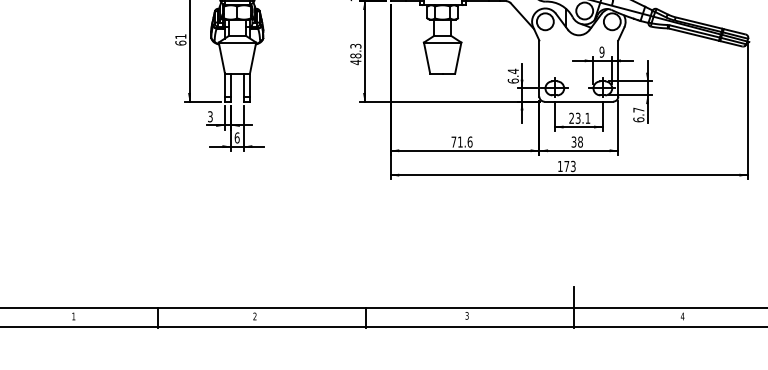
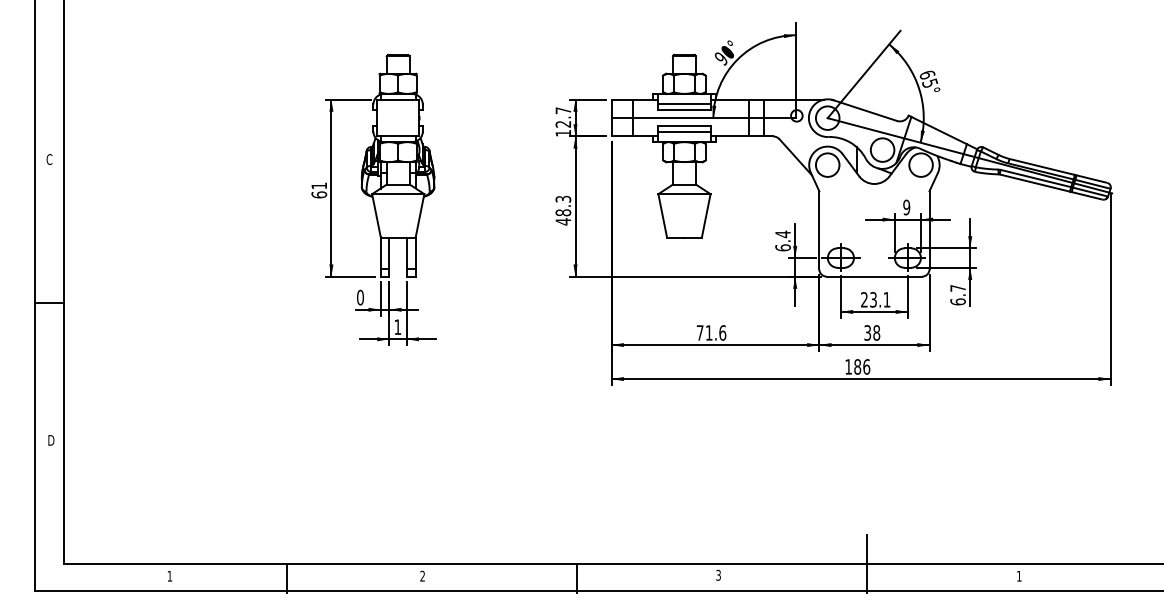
text: (210, 116) -> (360, 297), 3 -> 0
text: (236, 138) -> (397, 327), 6 -> 1
text: (570, 166) -> (862, 366), 173 -> 186
text: (682, 316) -> (1018, 576), 4 -> 1

